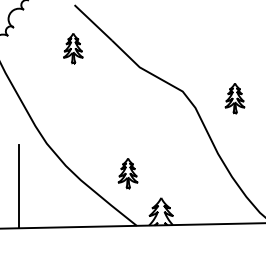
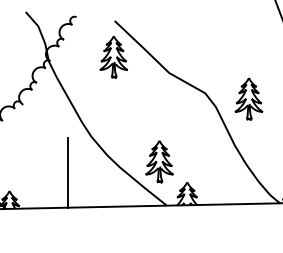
part: (73, 48) -> (113, 57), size x1.67
part: (234, 97) -> (248, 98), size x1.67
part: (128, 173) -> (159, 161), size x1.67

